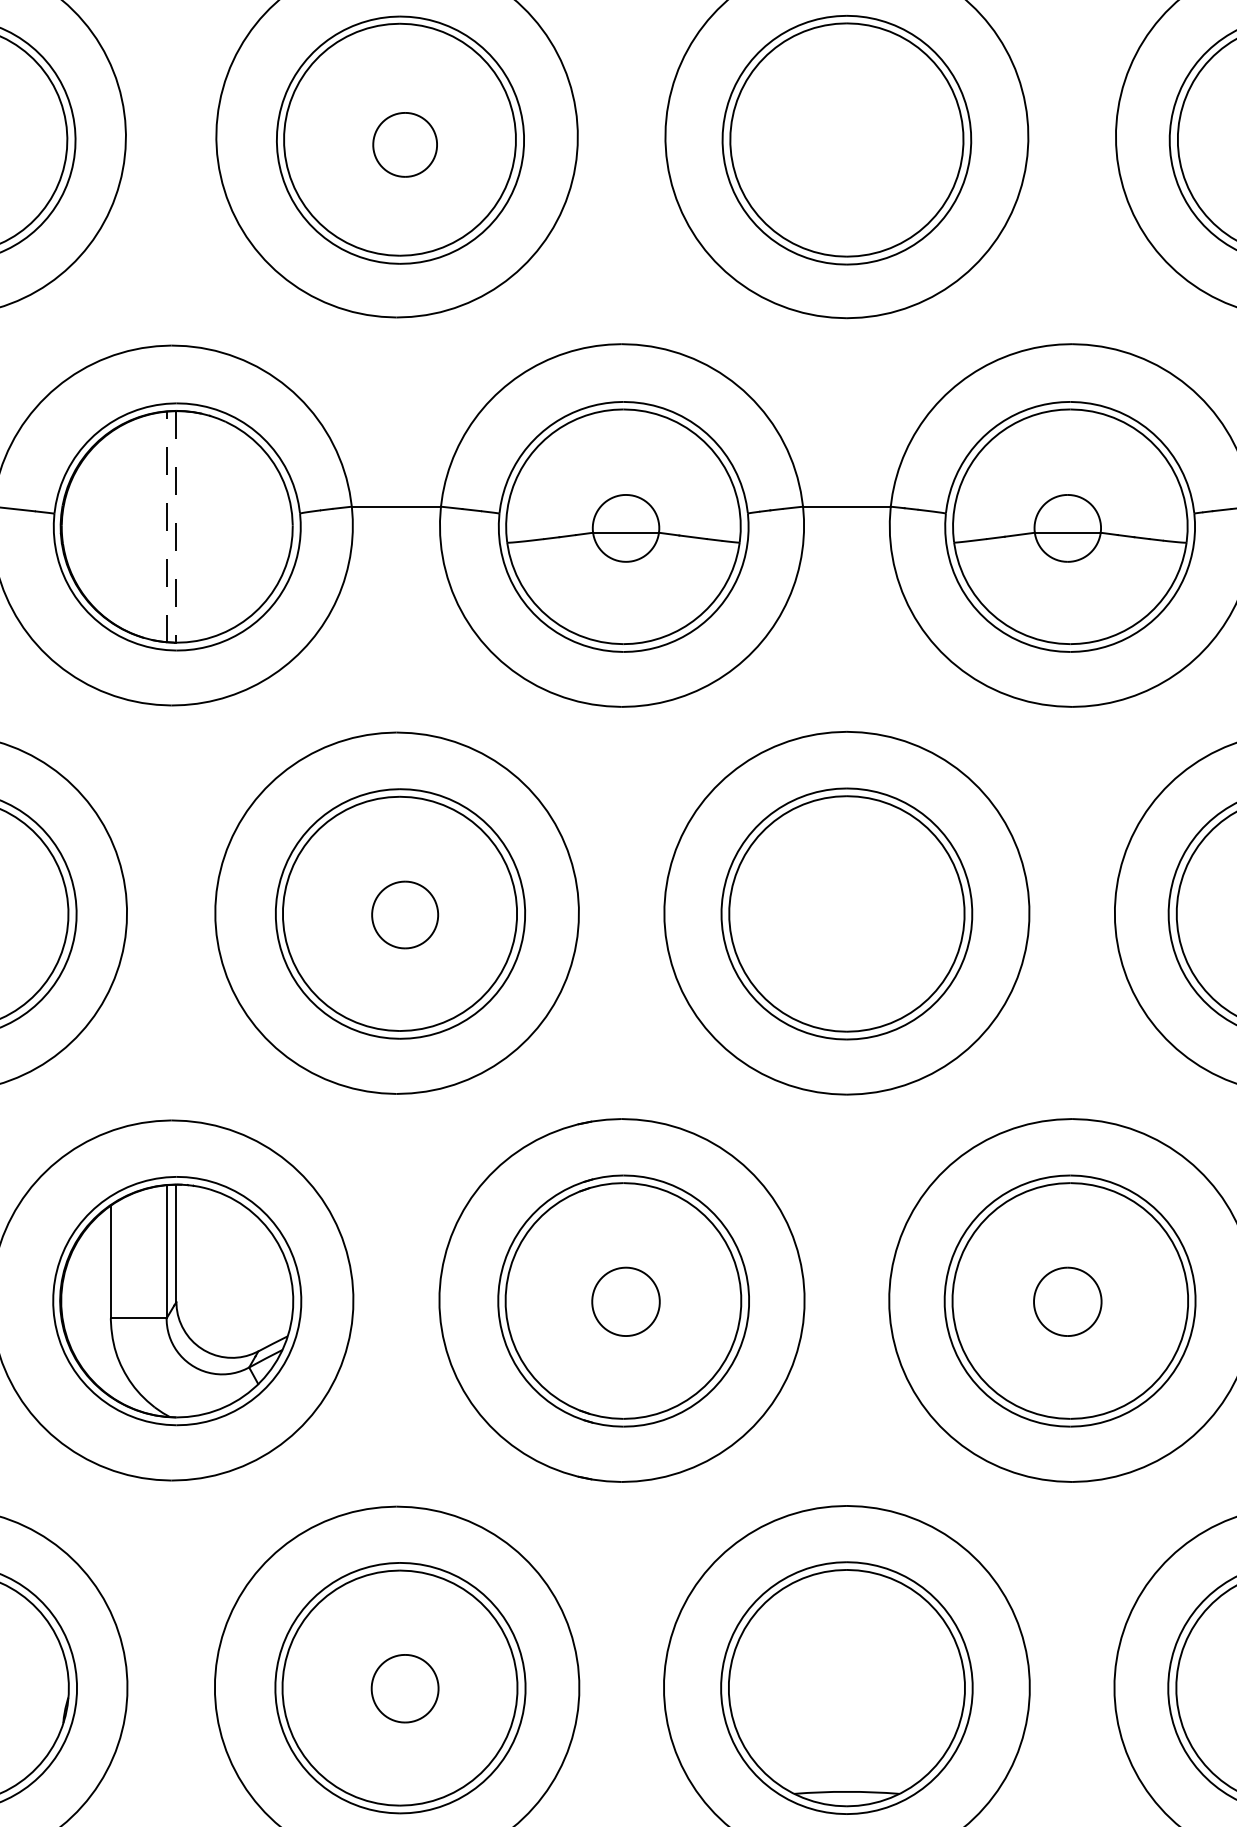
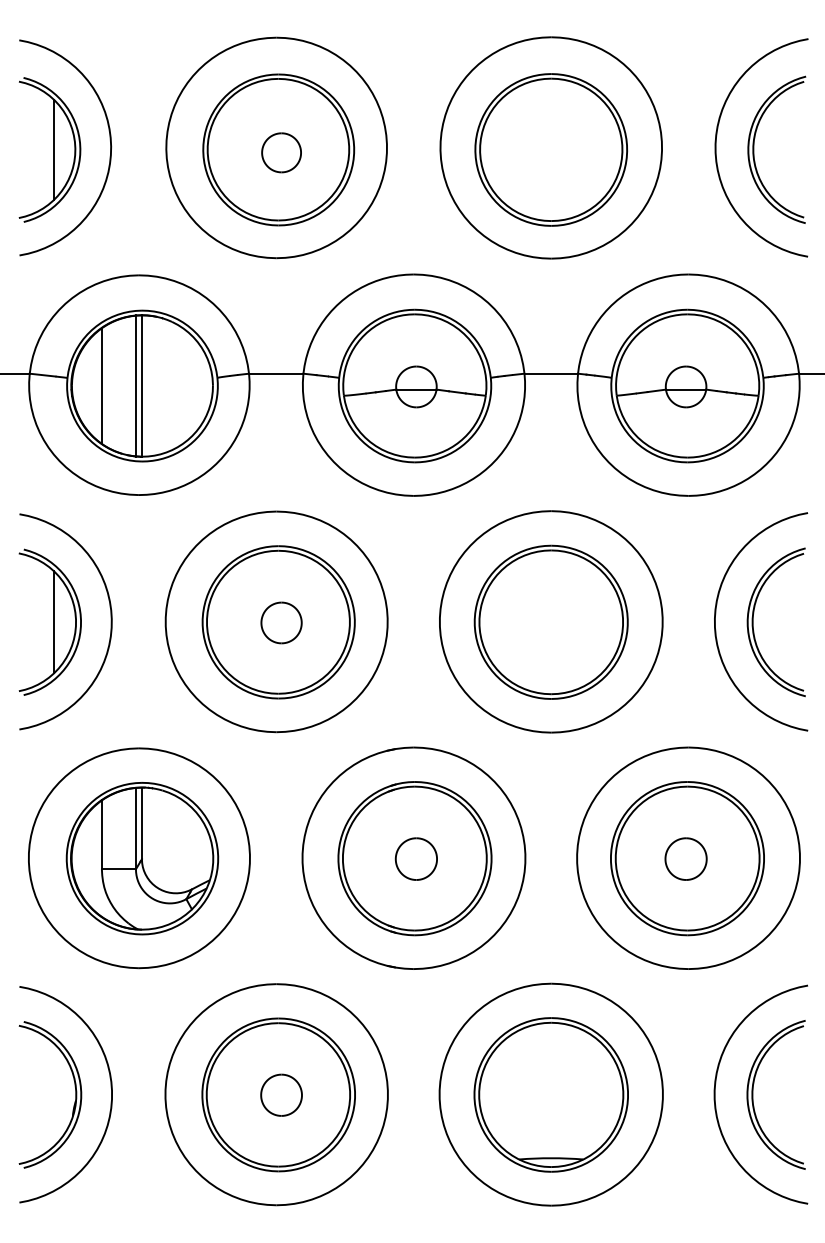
line: (33, 139) -> (54, 149), added
line: (110, 526) -> (101, 385), added
line: (165, 527) -> (135, 386), dashed -> solid
line: (175, 527) -> (141, 386), dashed -> solid
line: (33, 914) -> (54, 622), added

